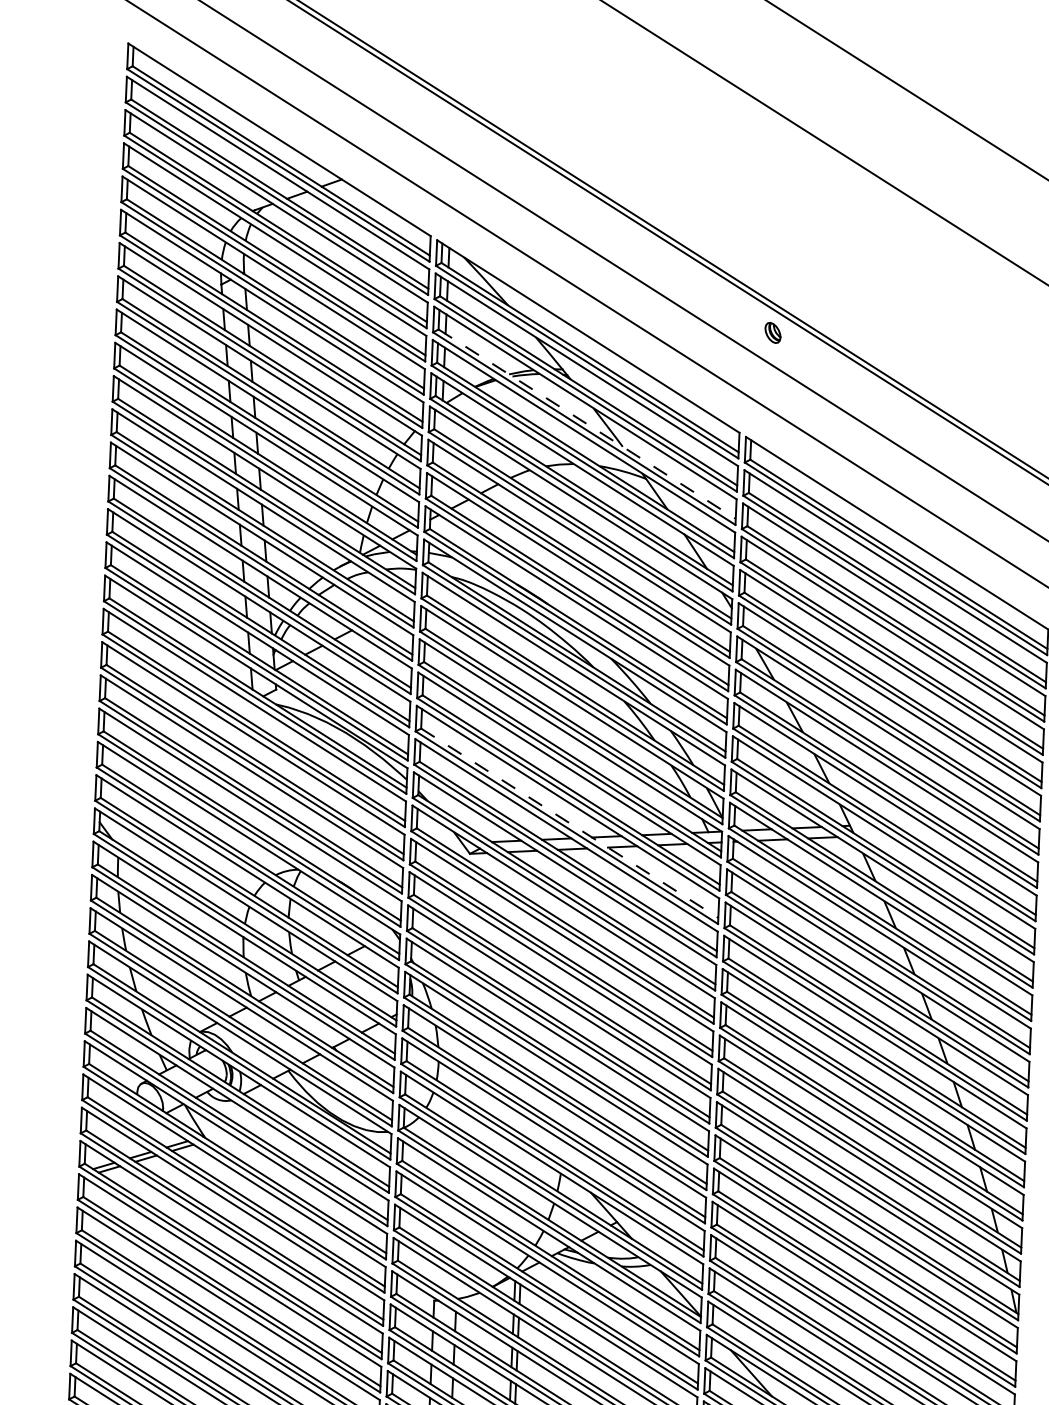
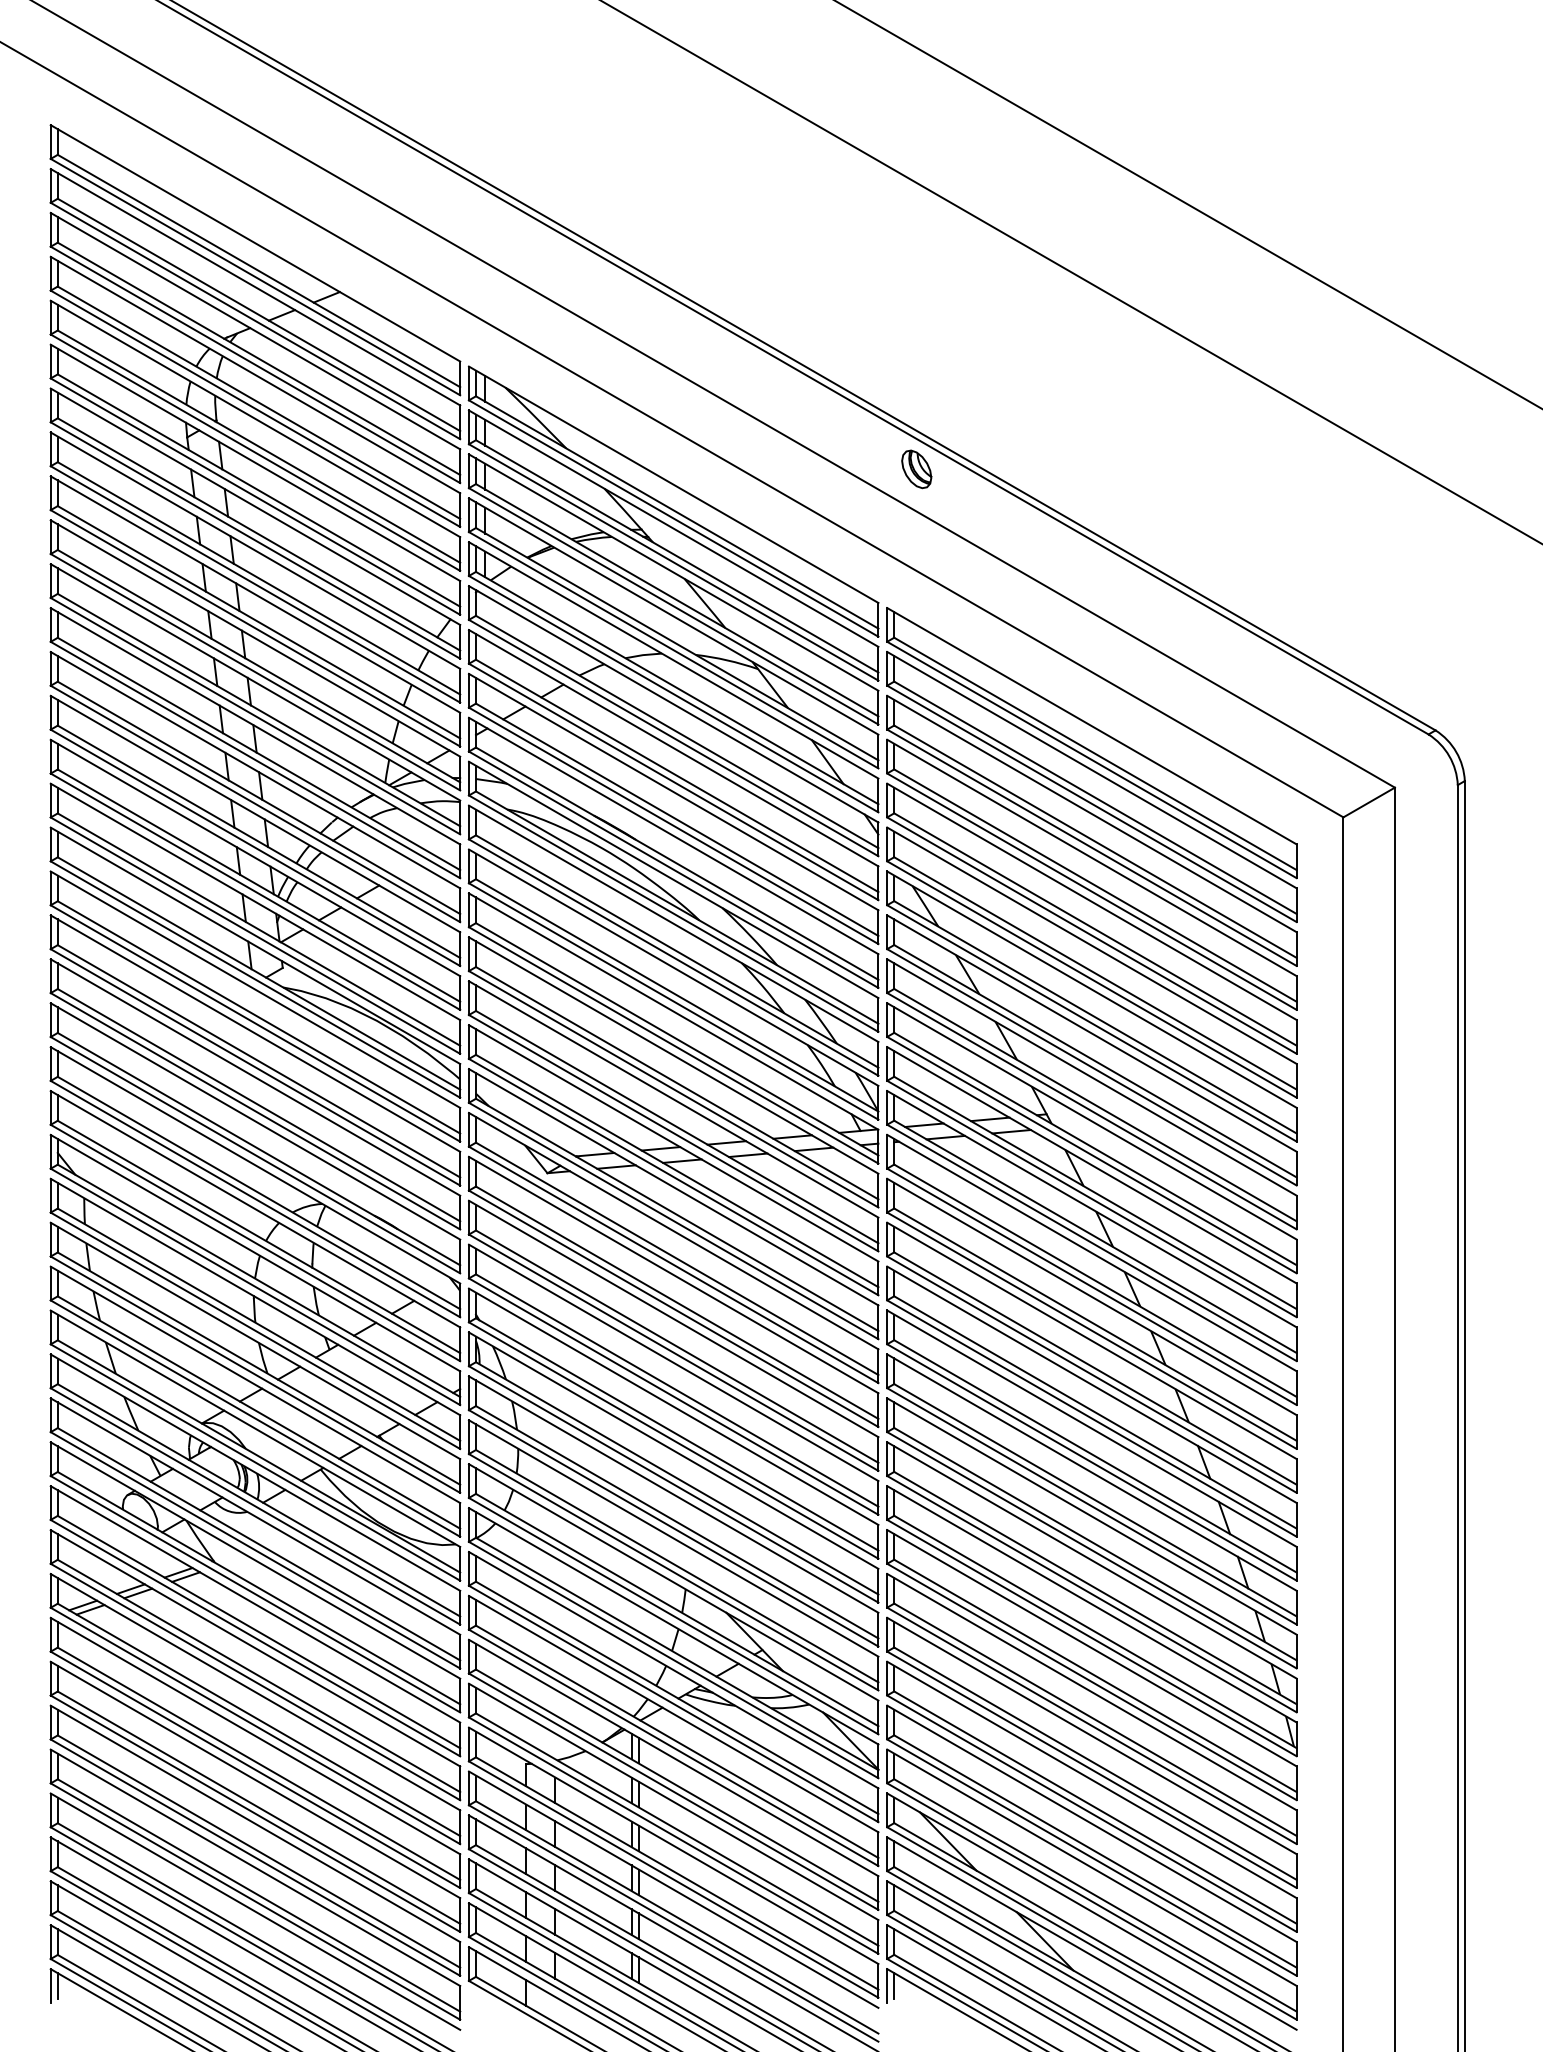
part: (772, 333) -> (916, 469), size x1.43
line: (587, 424) -> (677, 600), dashed -> solid
line: (569, 823) -> (677, 1127), dashed -> solid

